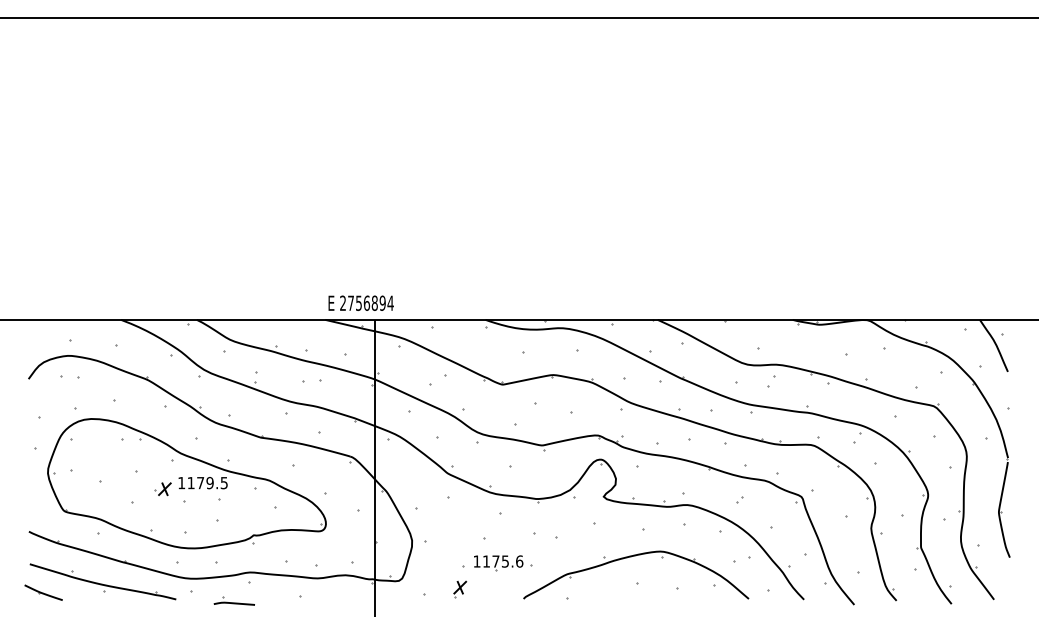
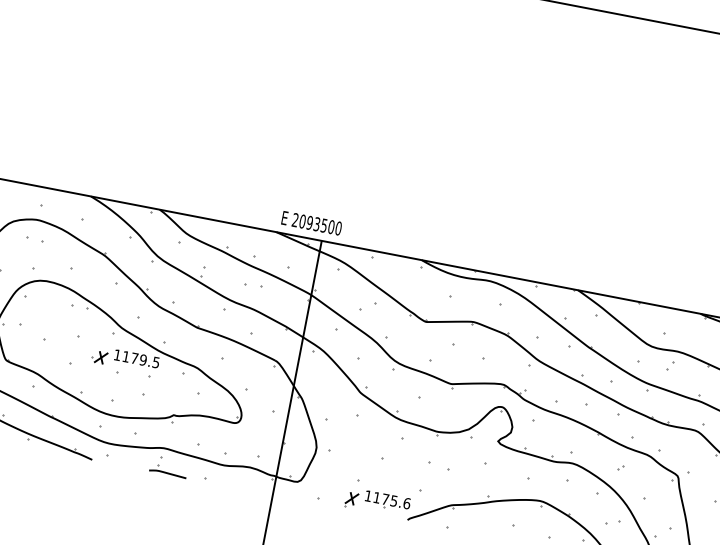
text: (370, 302) -> (320, 224), 2756894 -> 2093500
part: (498, 563) -> (387, 501), moved
part: (233, 600) -> (167, 470), moved

